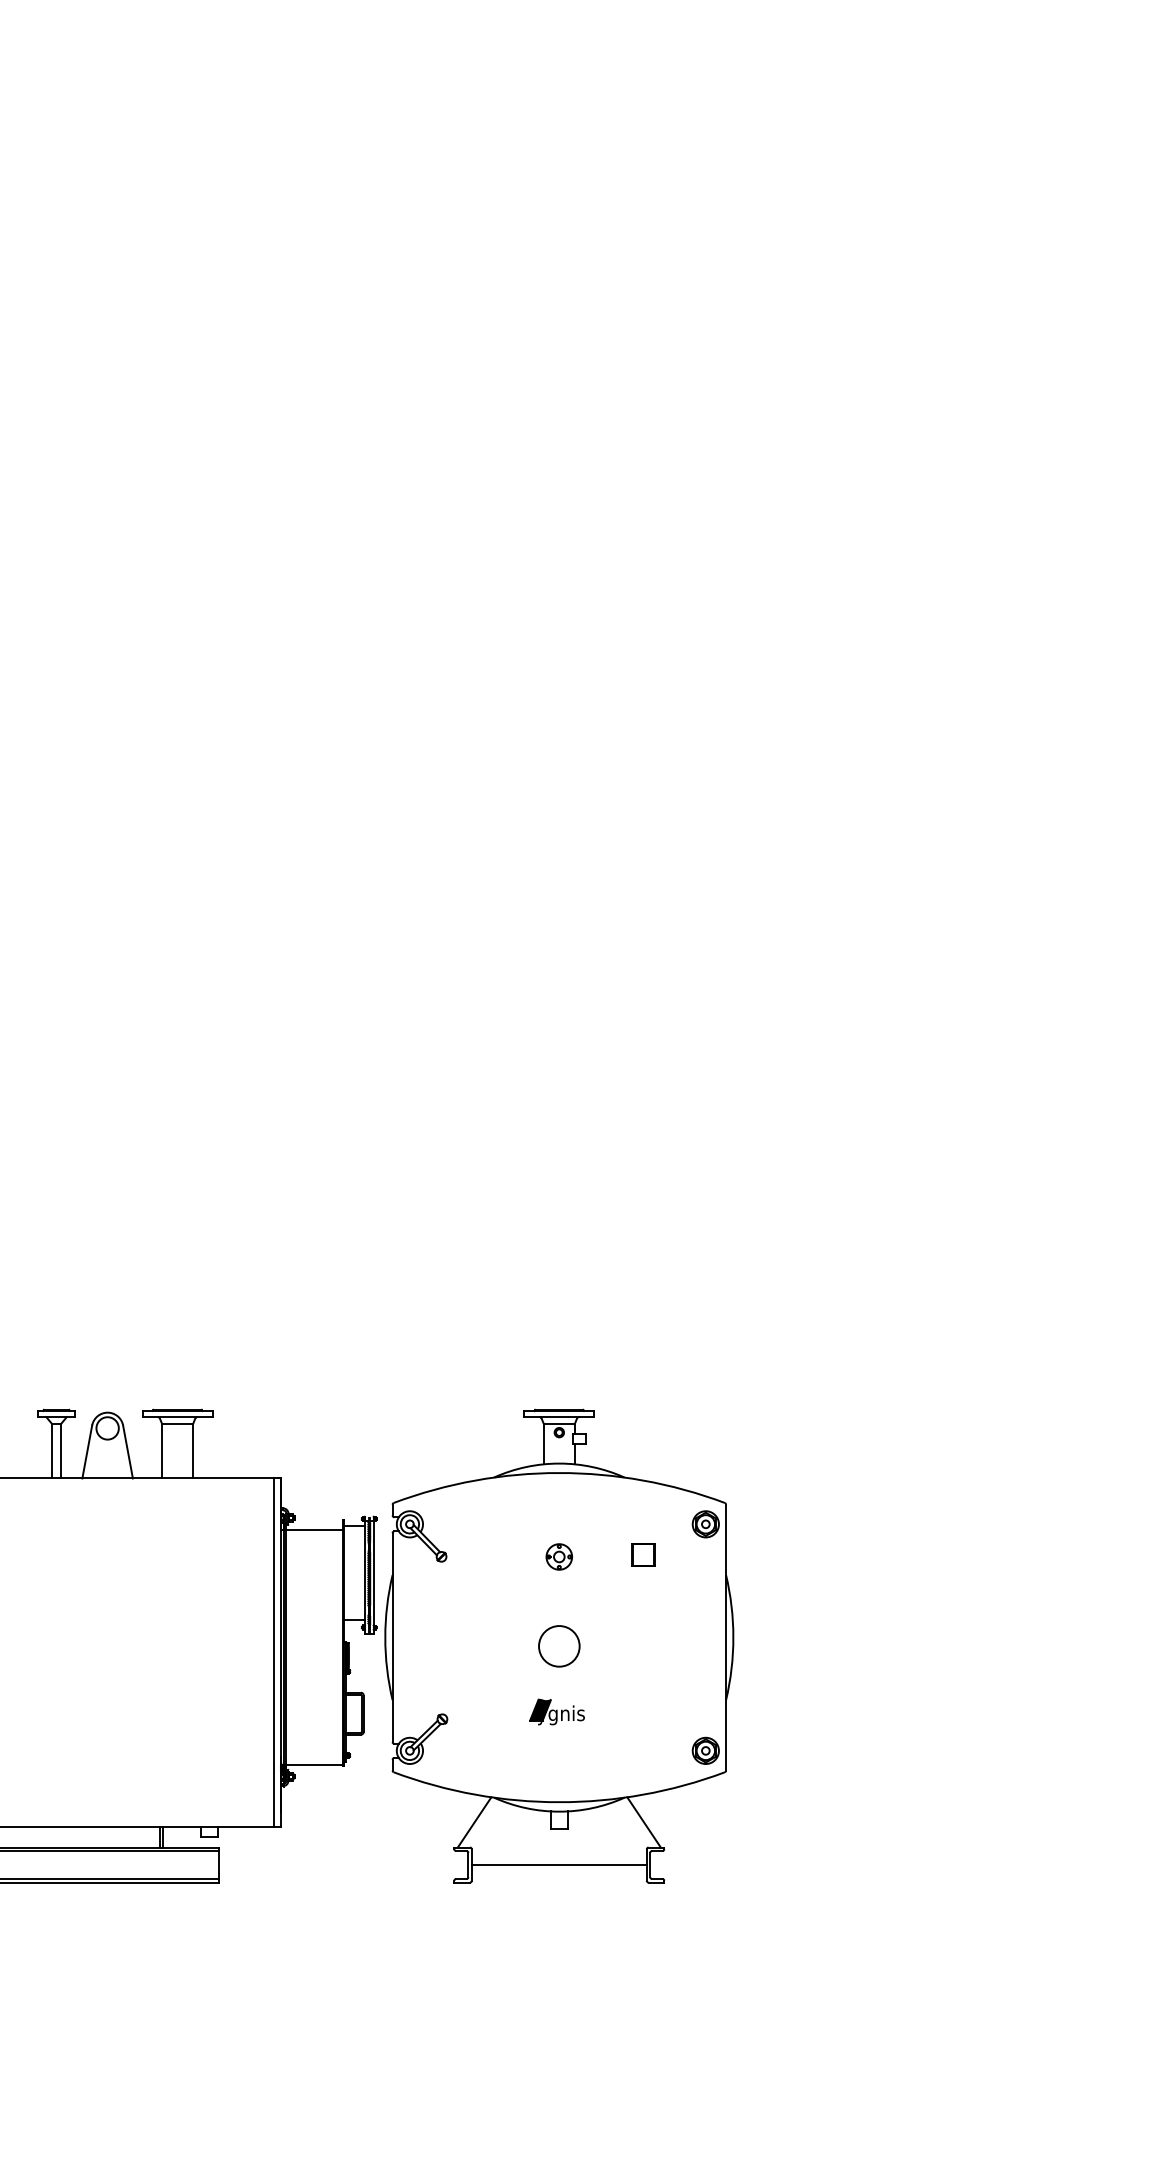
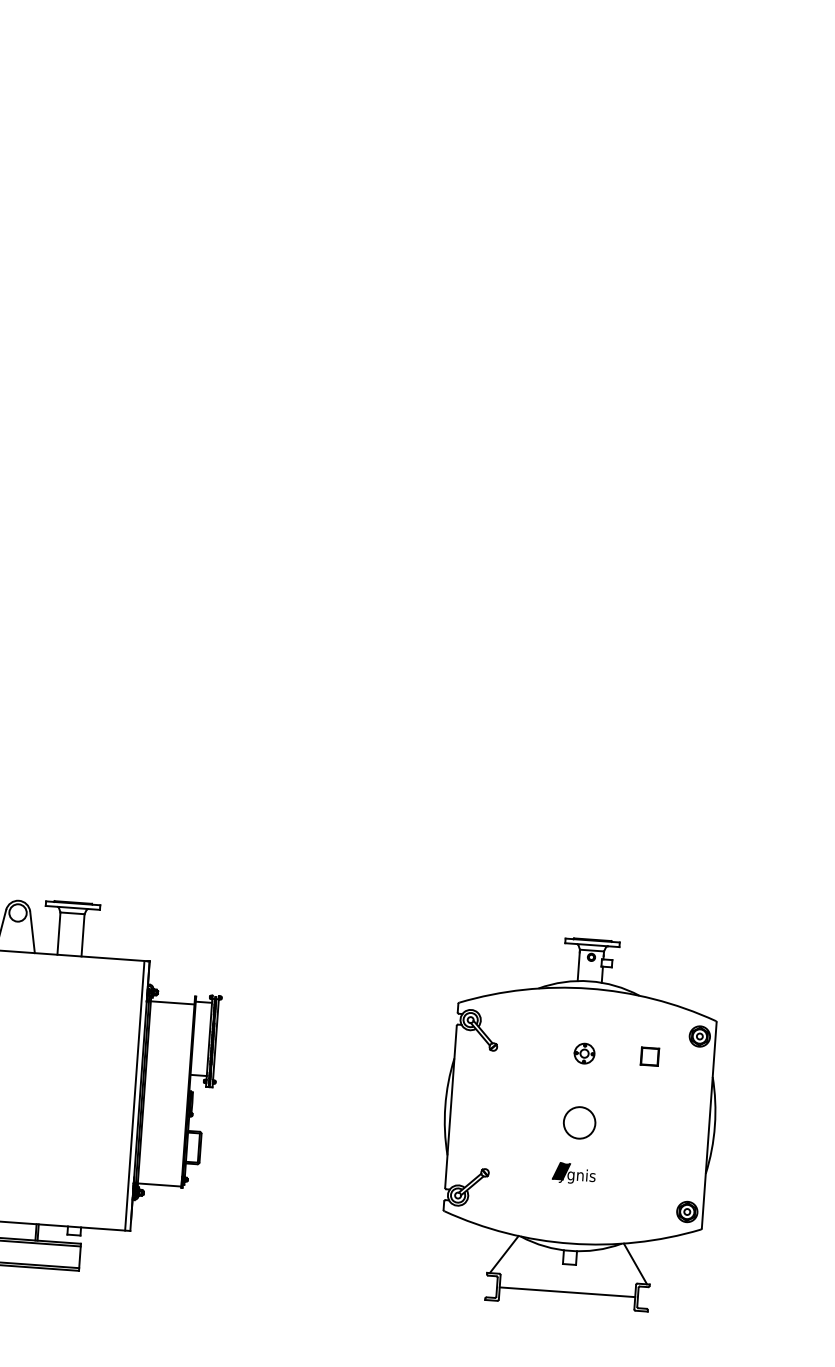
part: (559, 1645) -> (579, 1122), moved

